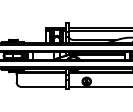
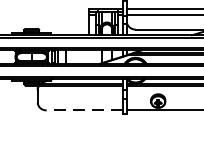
line: (43, 86) -> (83, 109), solid -> dashed

